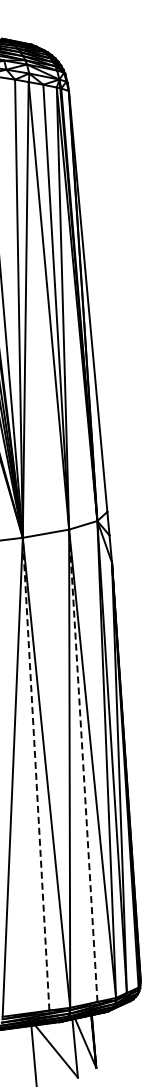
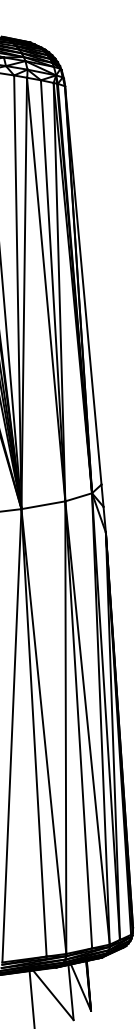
line: (83, 765) -> (78, 724), dashed -> solid
line: (36, 774) -> (34, 733), dashed -> solid

